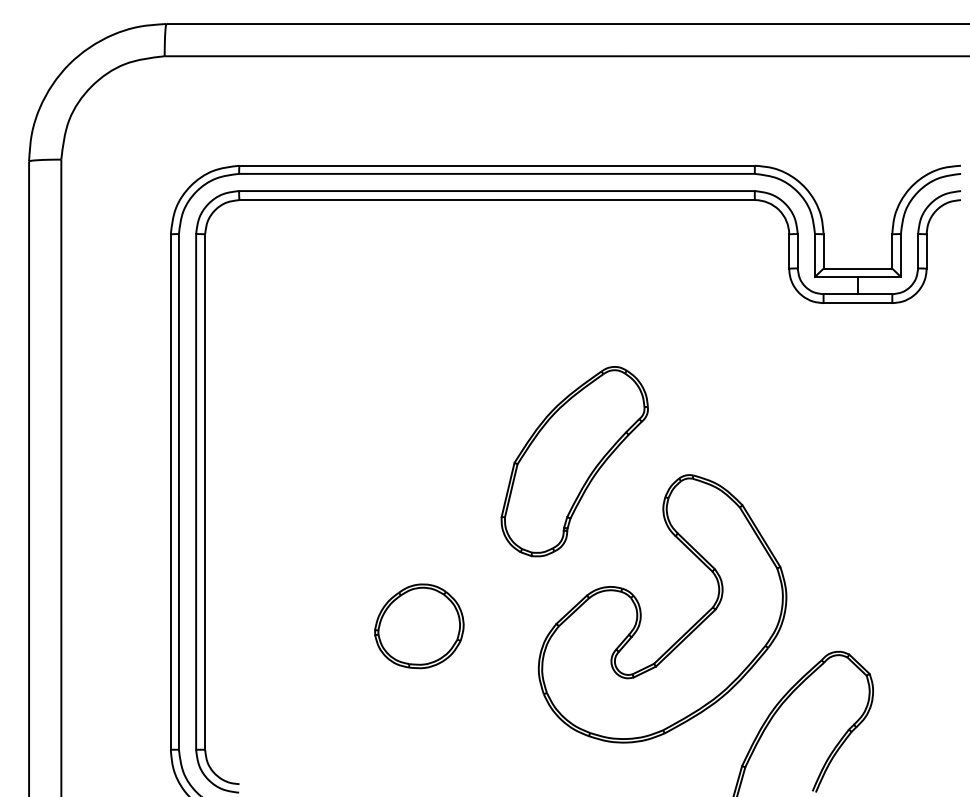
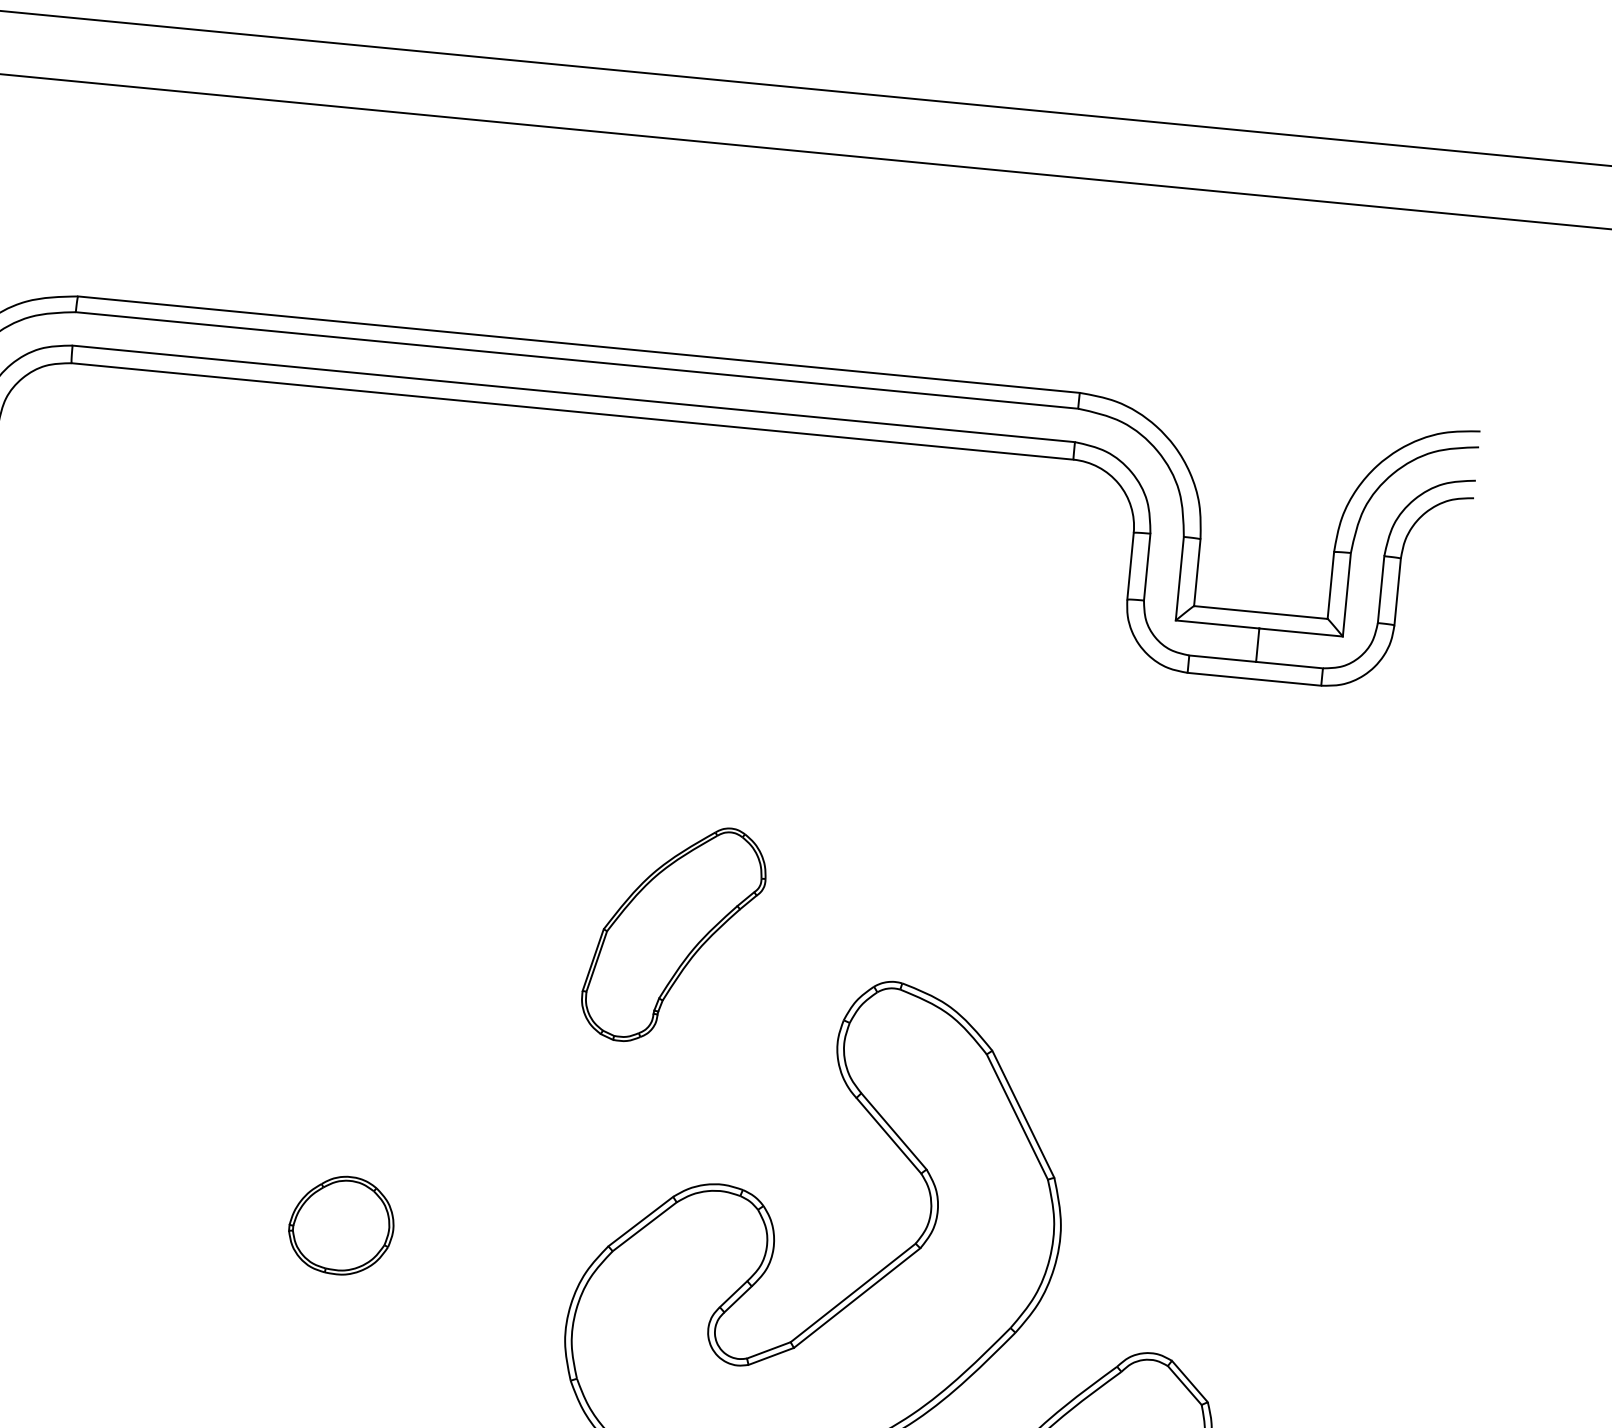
part: (574, 461) -> (673, 933), size x0.6
part: (419, 626) -> (341, 1225), size x0.6

